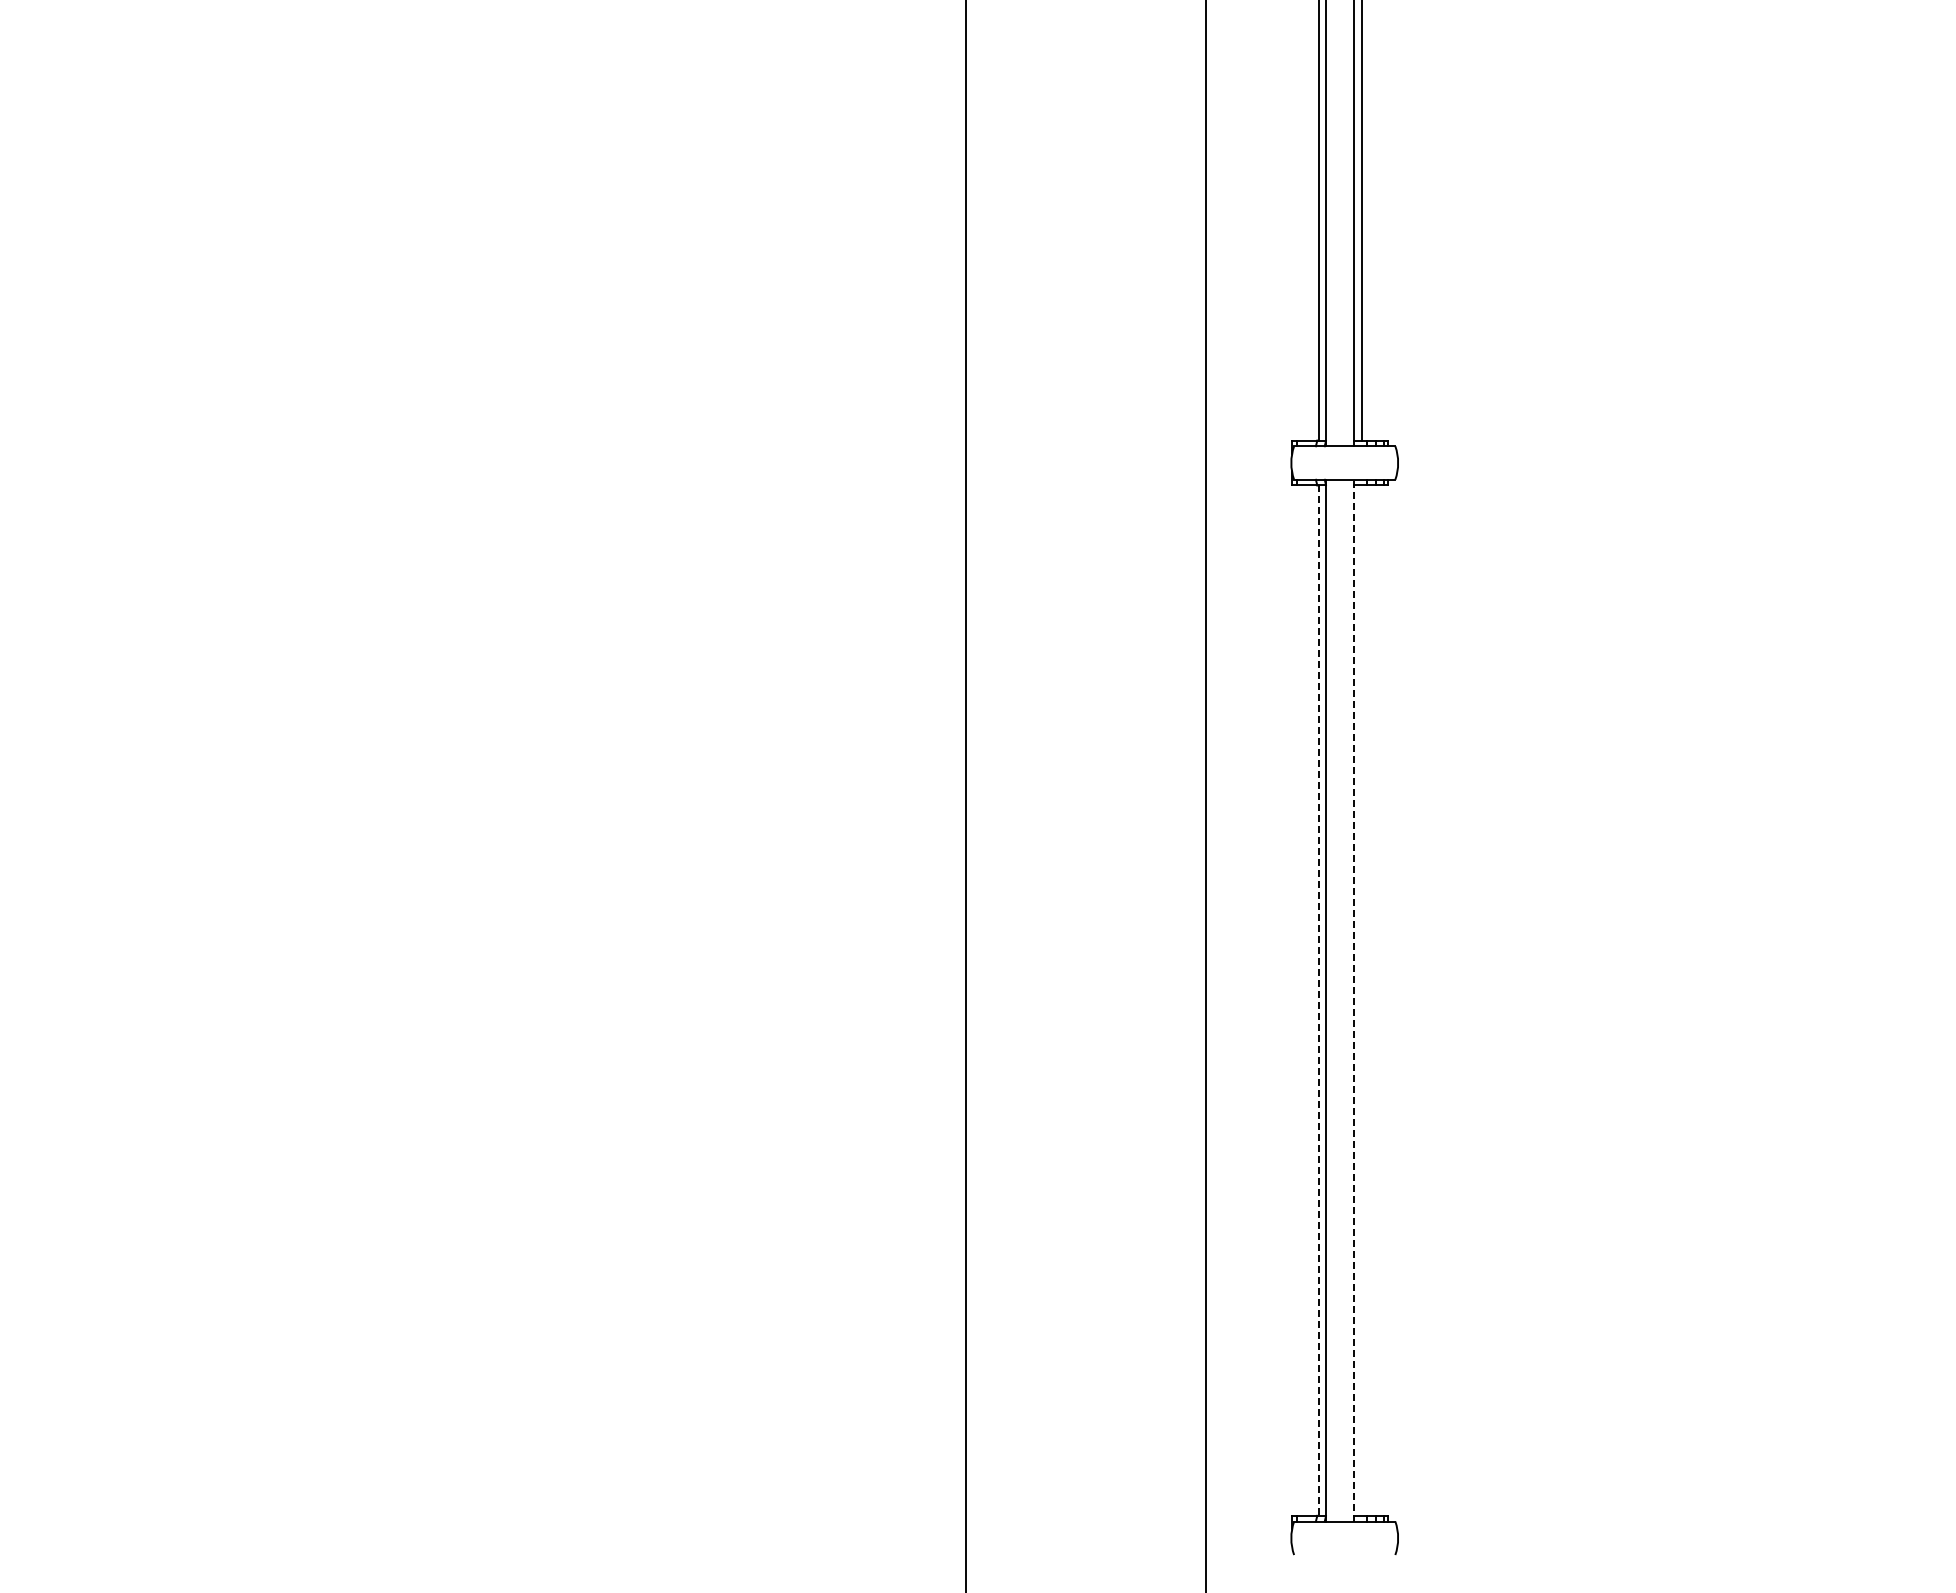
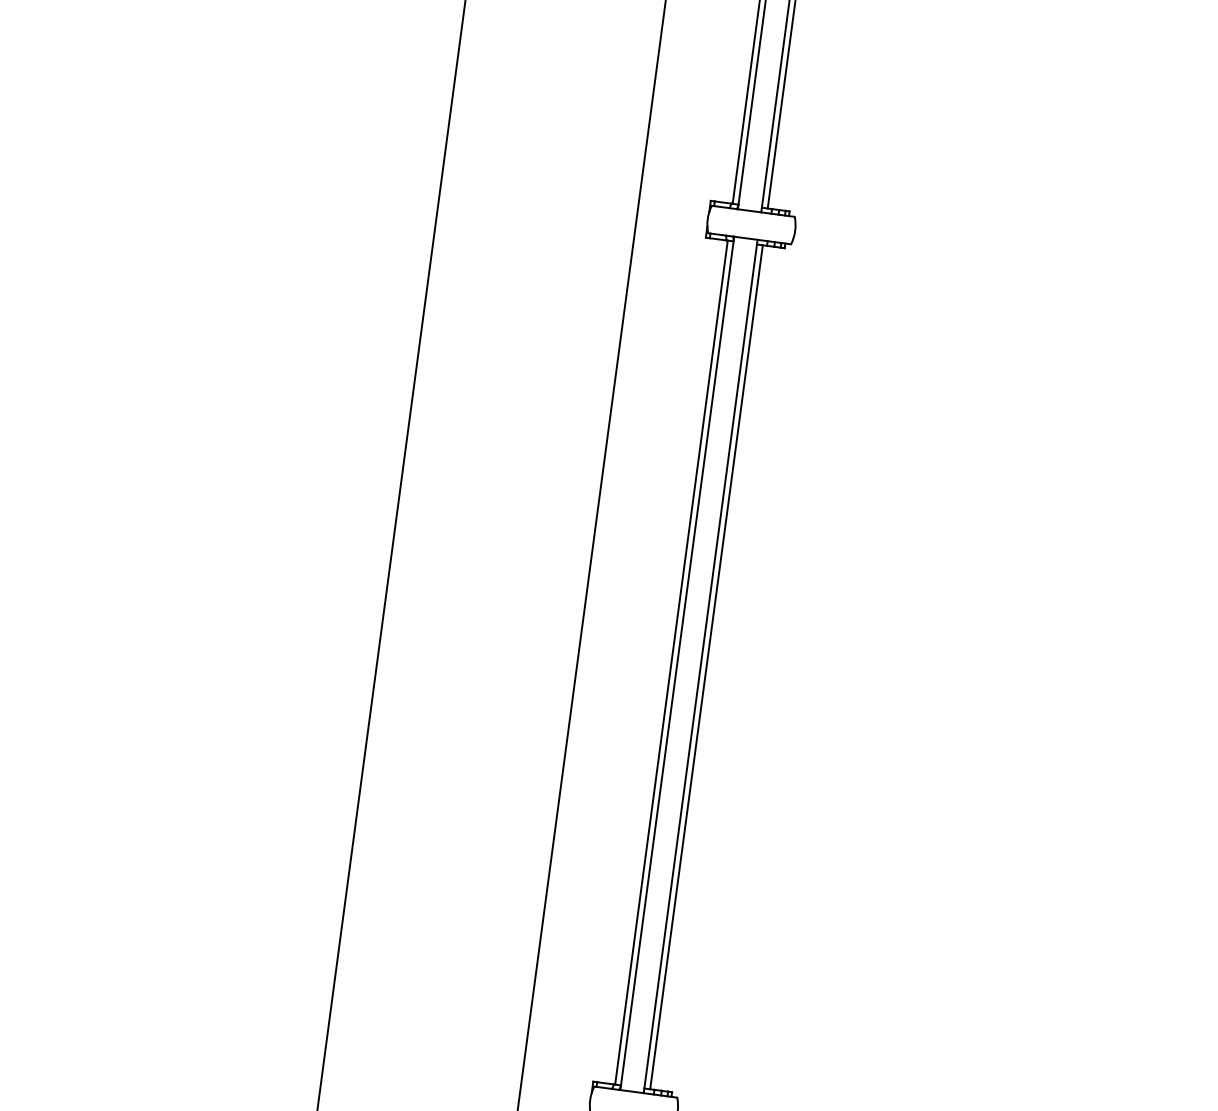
line: (1354, 1000) -> (700, 666), dashed -> solid
line: (1361, 1000) -> (706, 667), added
line: (1318, 1001) -> (671, 663), dashed -> solid

